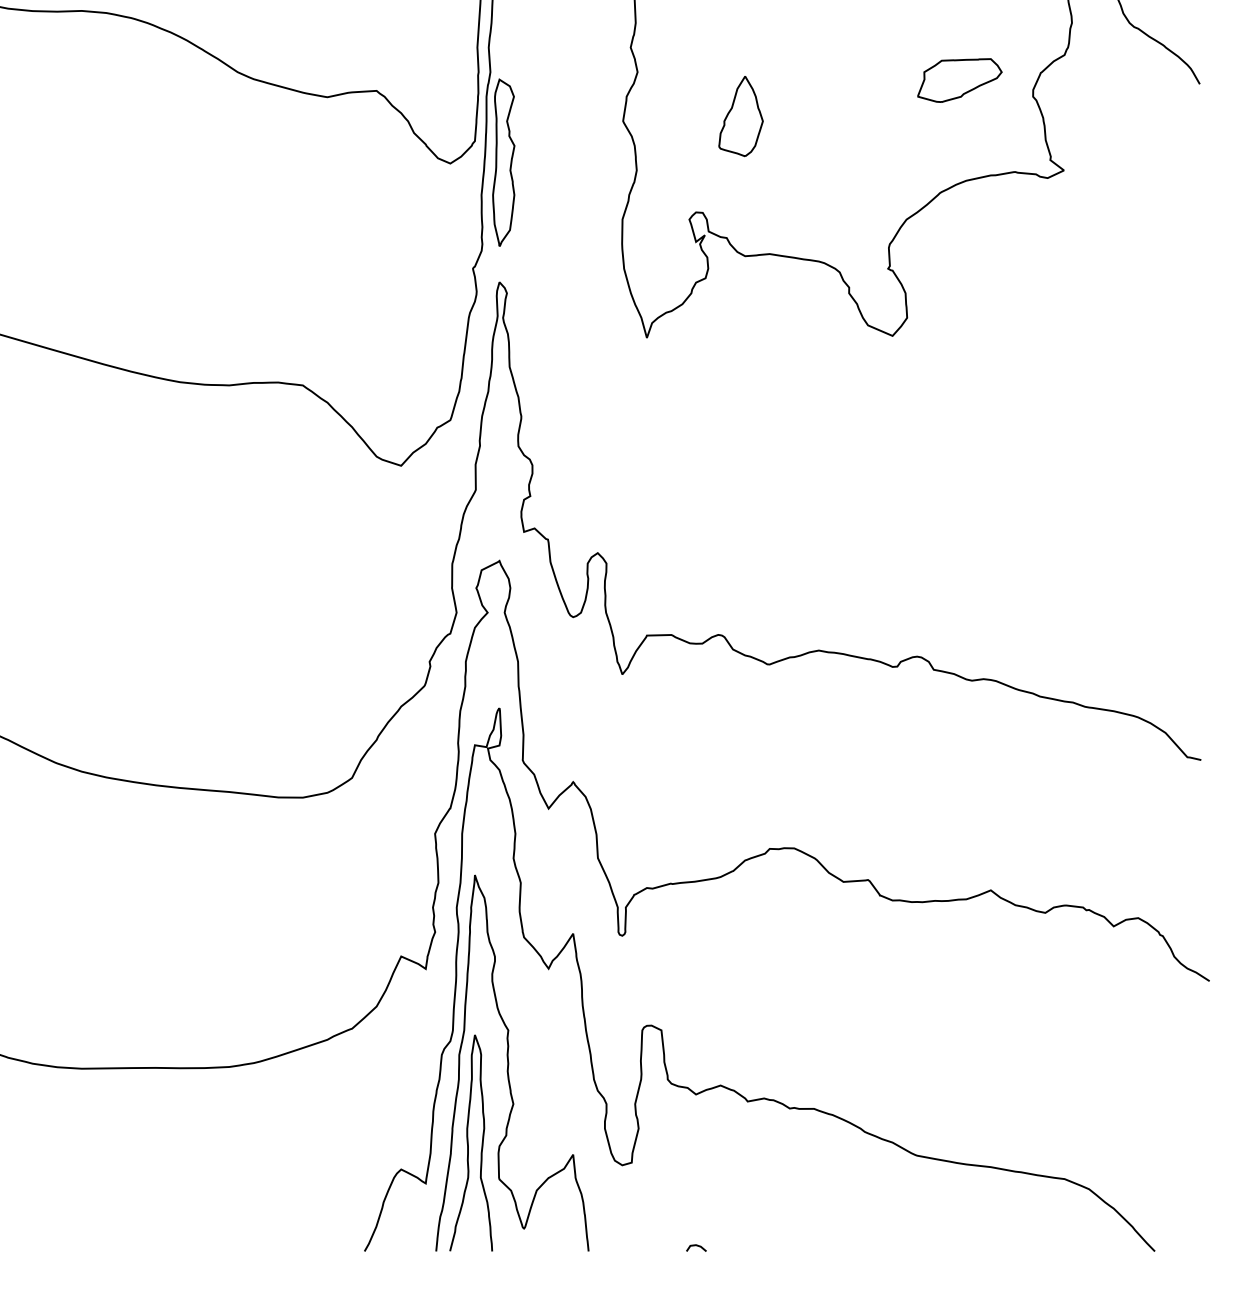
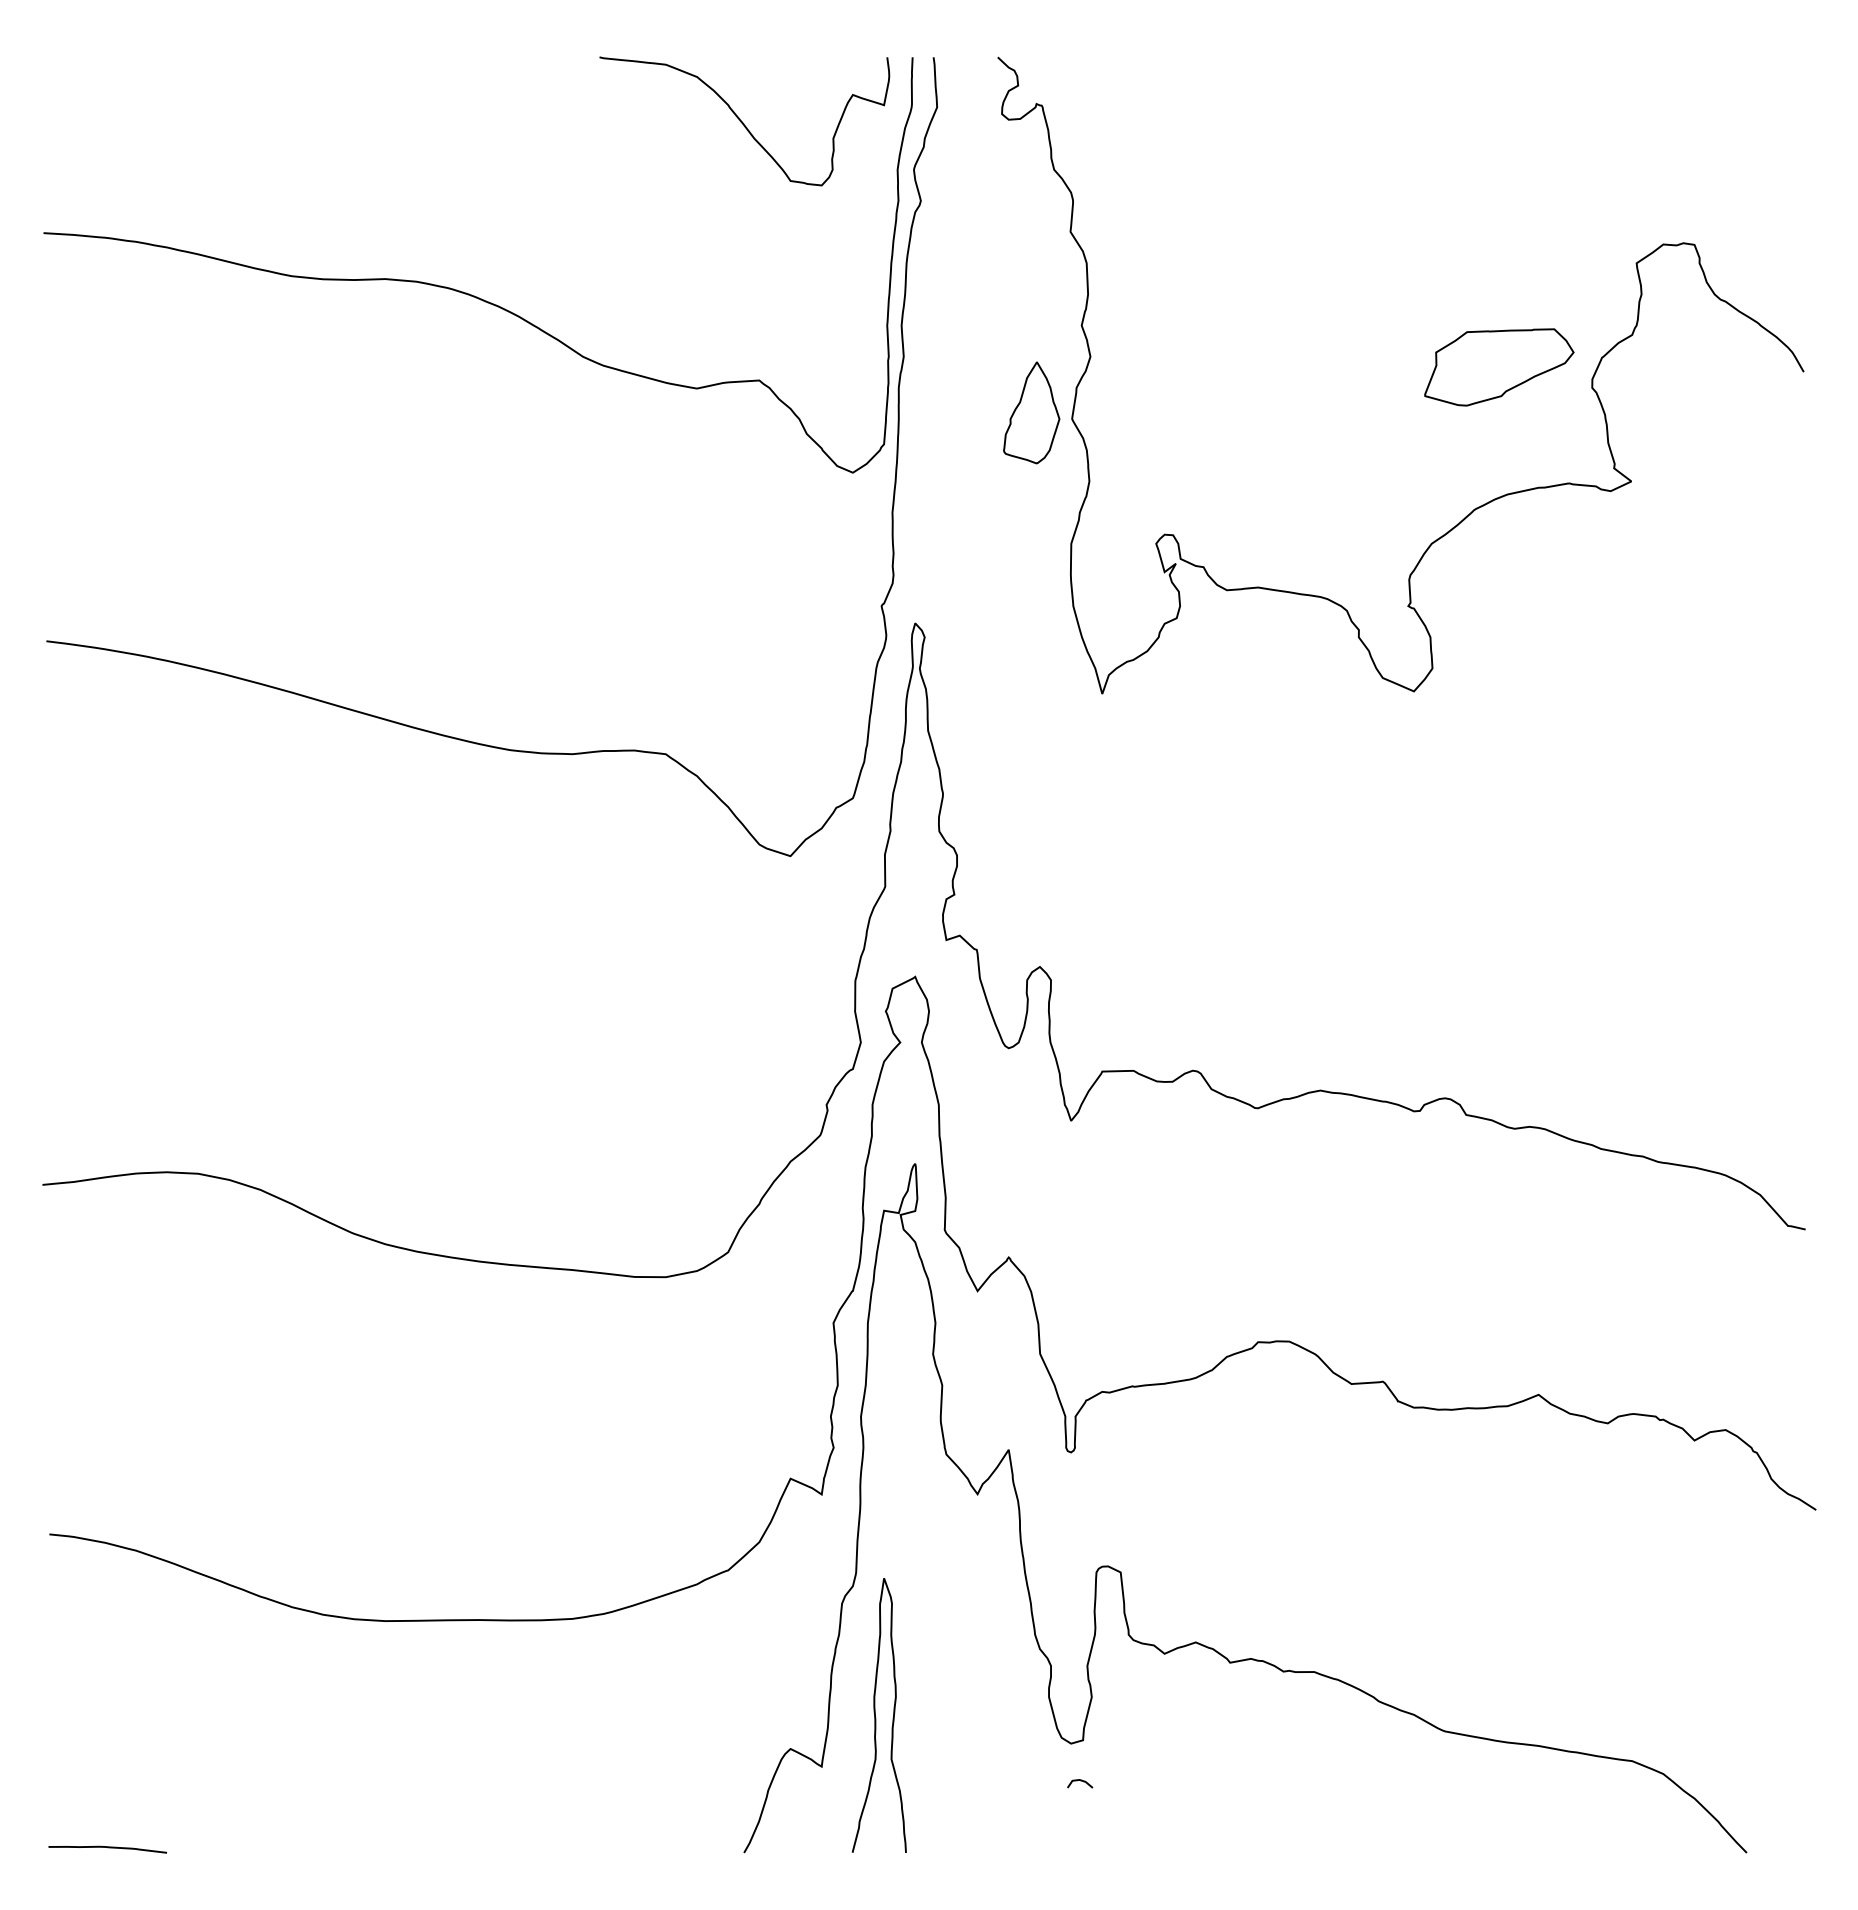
part: (960, 80) -> (1499, 367), size x1.4
part: (740, 116) -> (1031, 412), moved
part: (503, 162) -> (920, 471), removed
curve: (509, 1062) -> (927, 1613), removed
line: (696, 1246) -> (1080, 1781), moved

